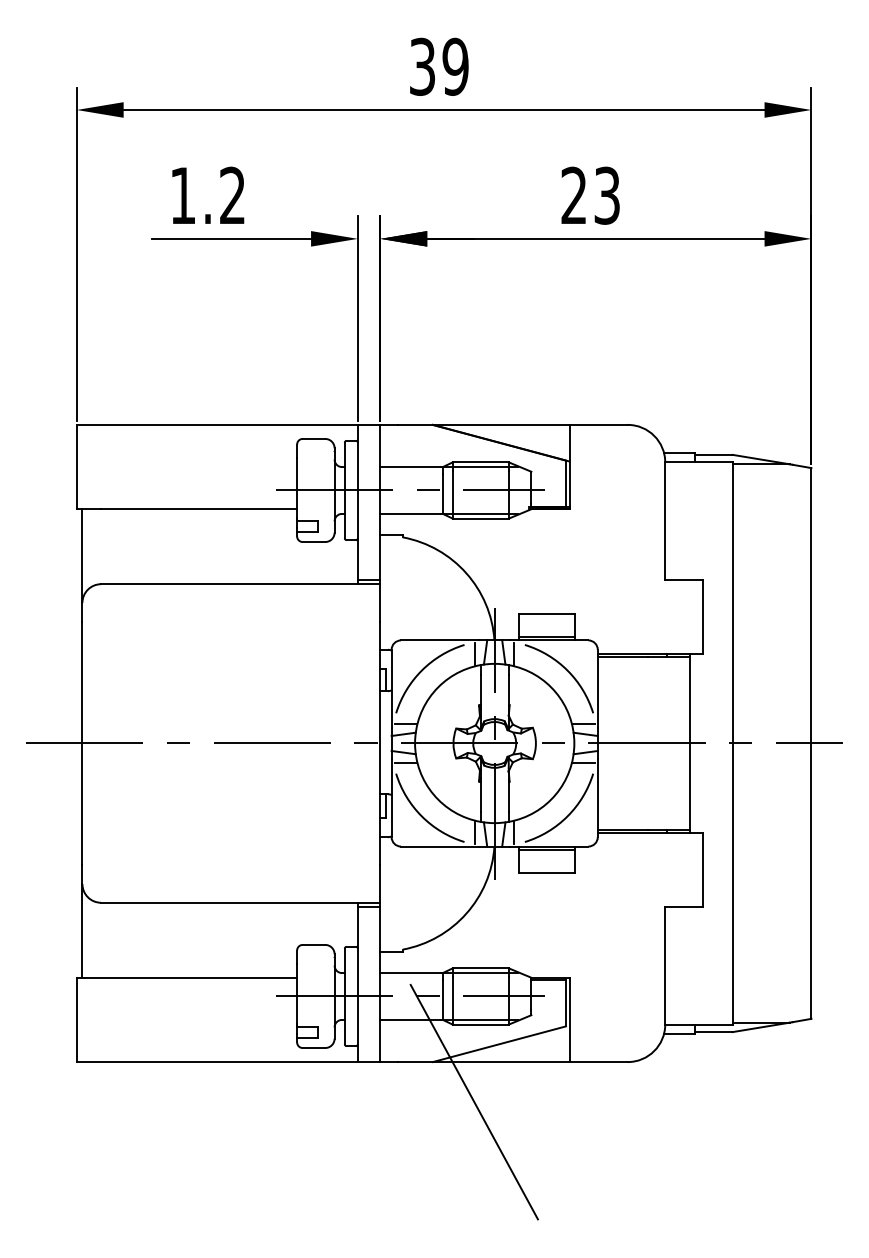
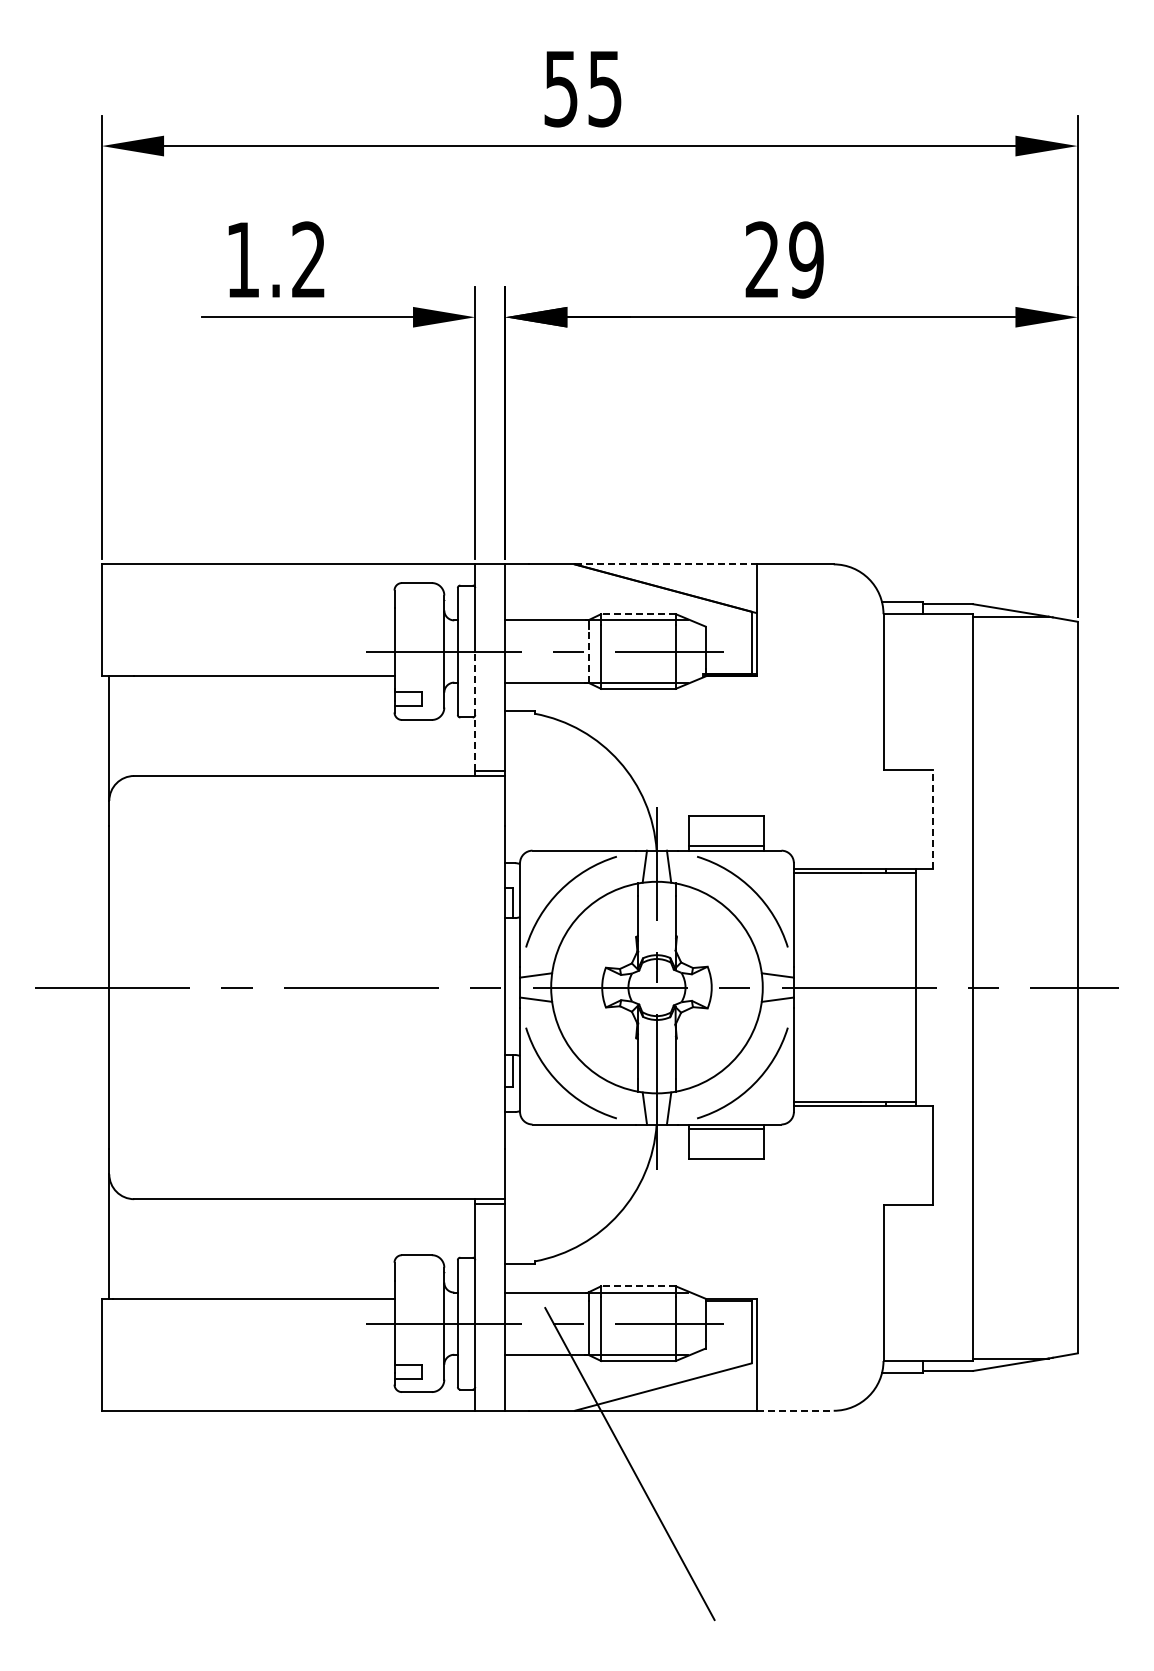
text: (439, 66) -> (583, 88), 39 -> 55
text: (607, 195) -> (806, 259), 23 -> 29
line: (501, 424) -> (665, 564), solid -> dashed
line: (480, 462) -> (637, 614), solid -> dashed
line: (443, 494) -> (588, 656), solid -> dashed
line: (358, 535) -> (475, 711), solid -> dashed
line: (702, 616) -> (933, 819), solid -> dashed
line: (475, 654) -> (631, 869), removed
line: (513, 654) -> (682, 869), removed
line: (406, 723) -> (539, 961), removed
line: (583, 723) -> (774, 961), removed
line: (406, 762) -> (539, 1013), removed
line: (583, 762) -> (774, 1013), removed
line: (475, 832) -> (631, 1105), removed
line: (513, 832) -> (682, 1105), removed
line: (480, 968) -> (637, 1286), solid -> dashed
line: (598, 1061) -> (795, 1410), solid -> dashed

